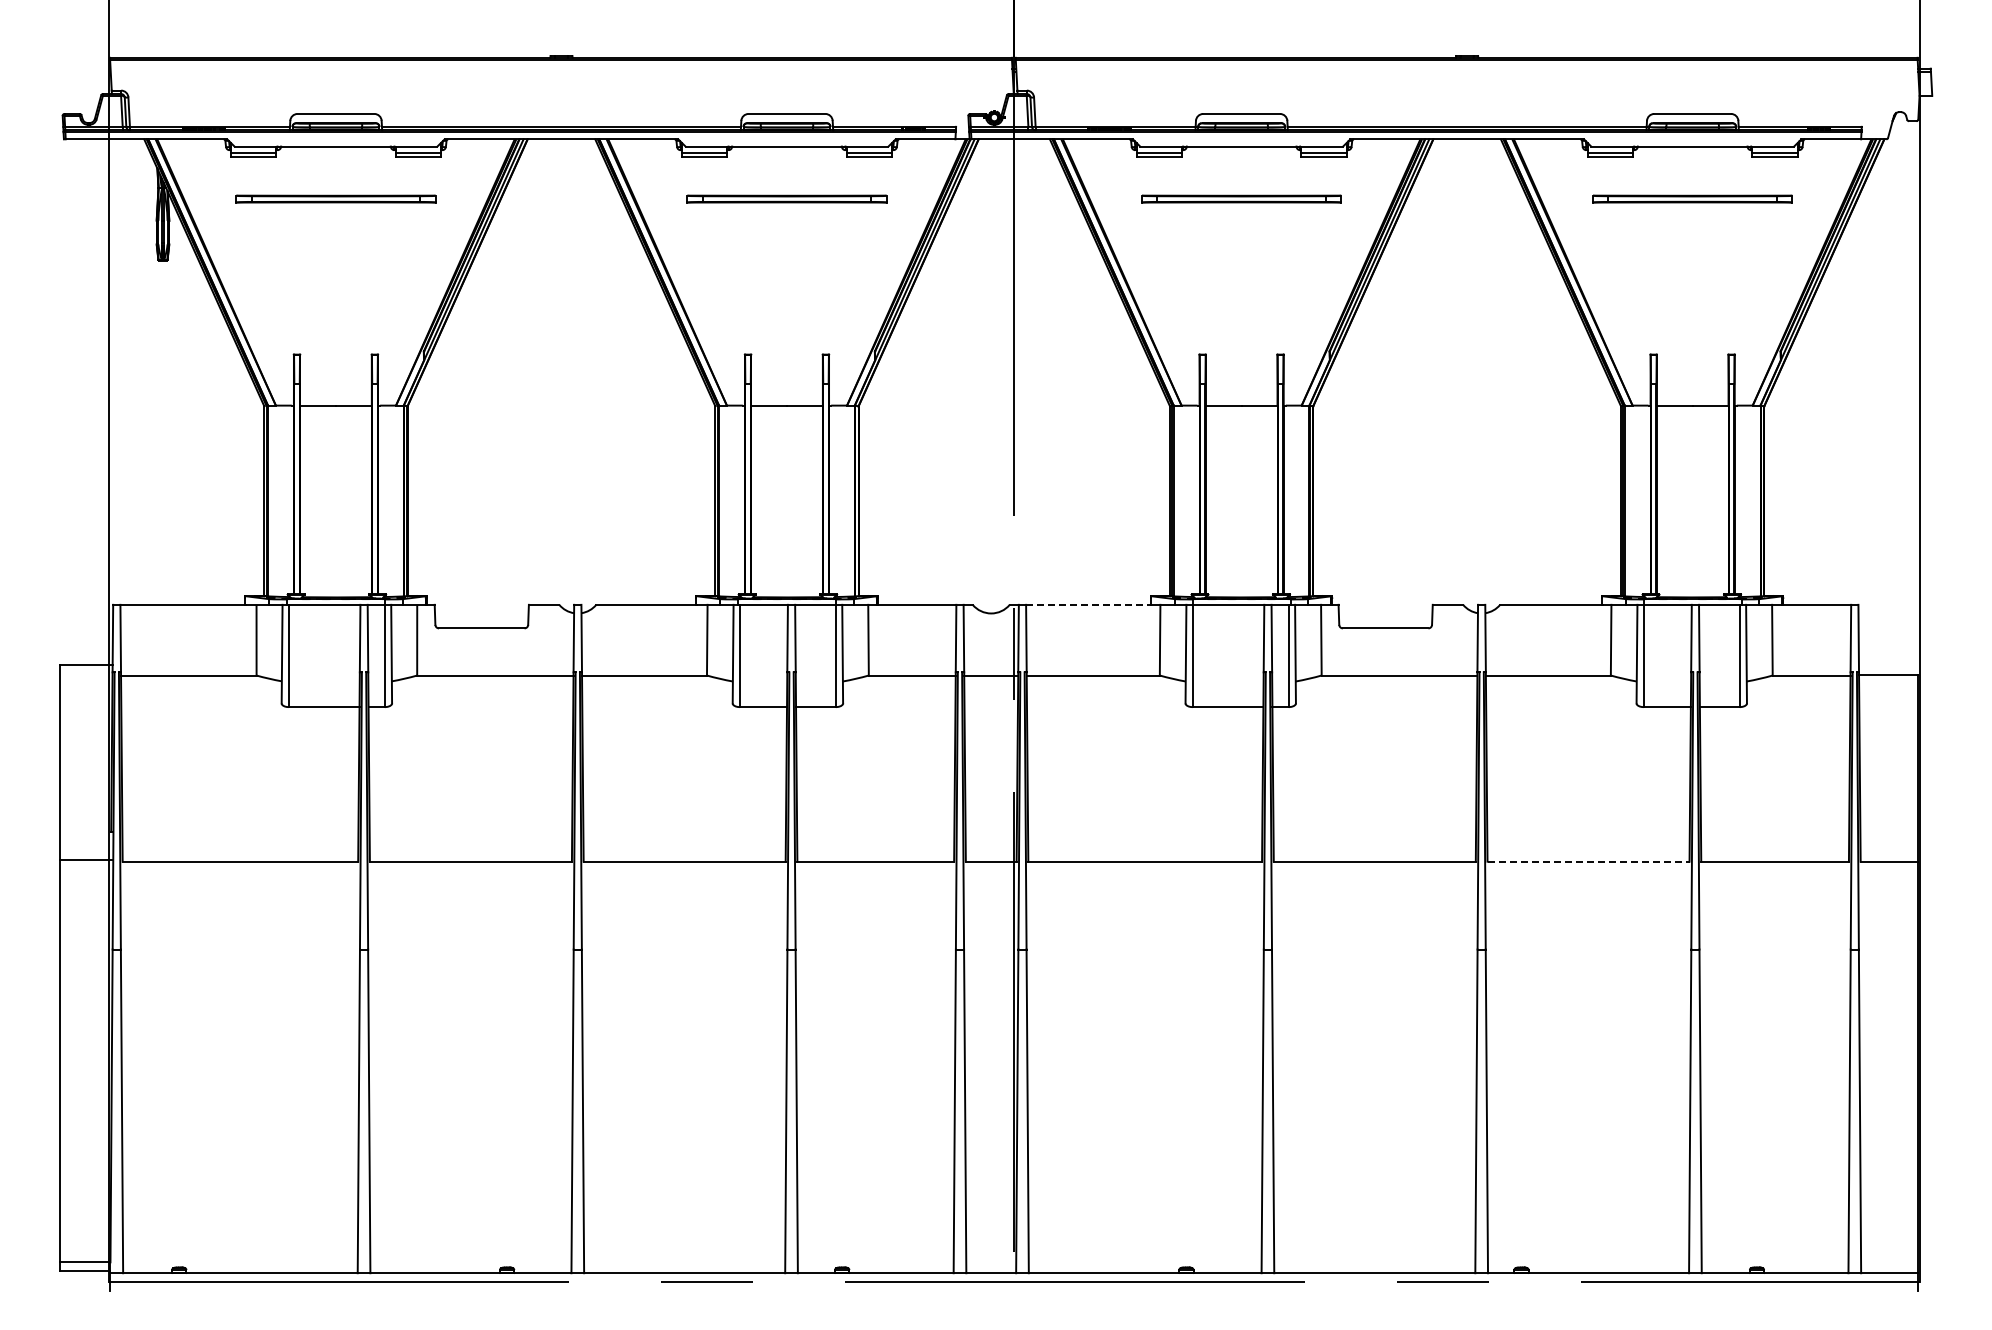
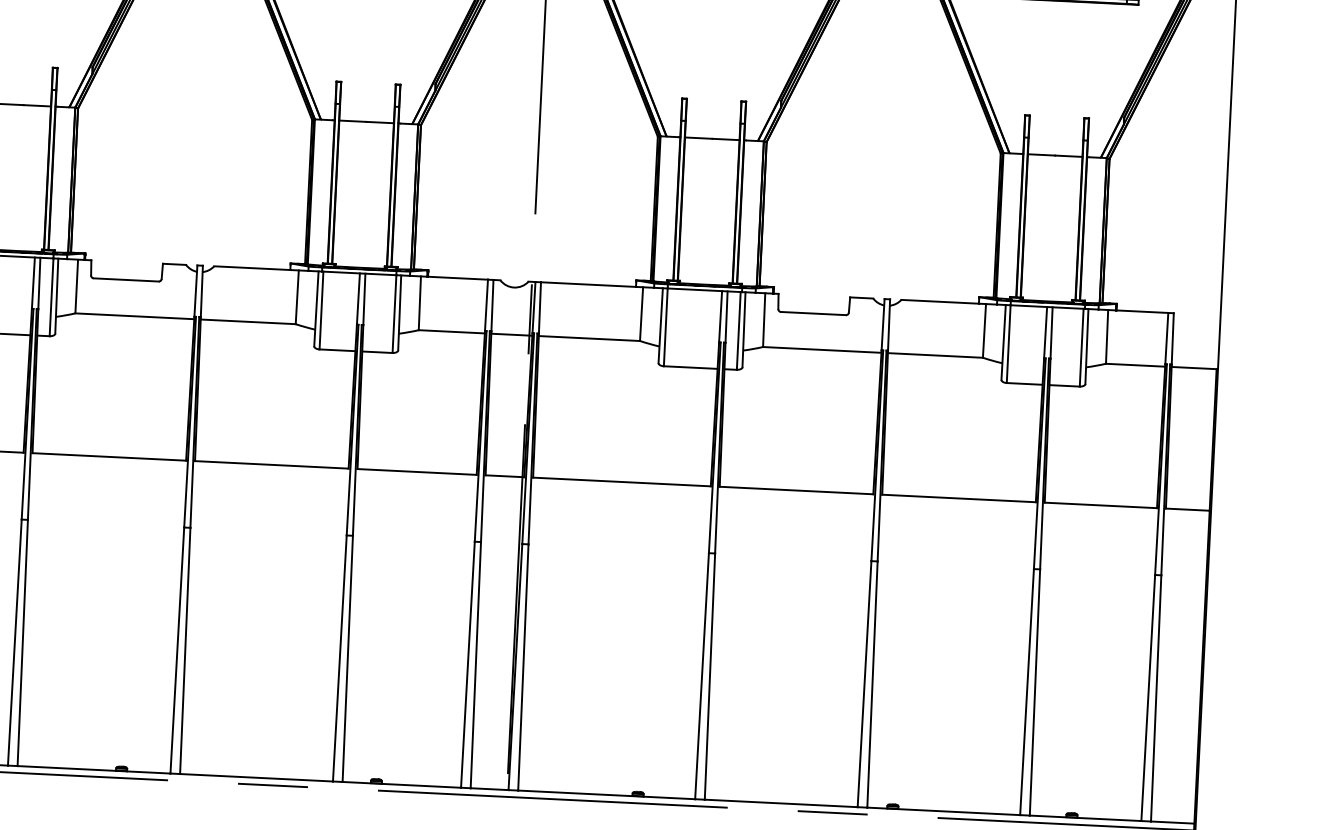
line: (1088, 604) -> (588, 284), dashed -> solid
line: (1589, 861) -> (959, 498), dashed -> solid

